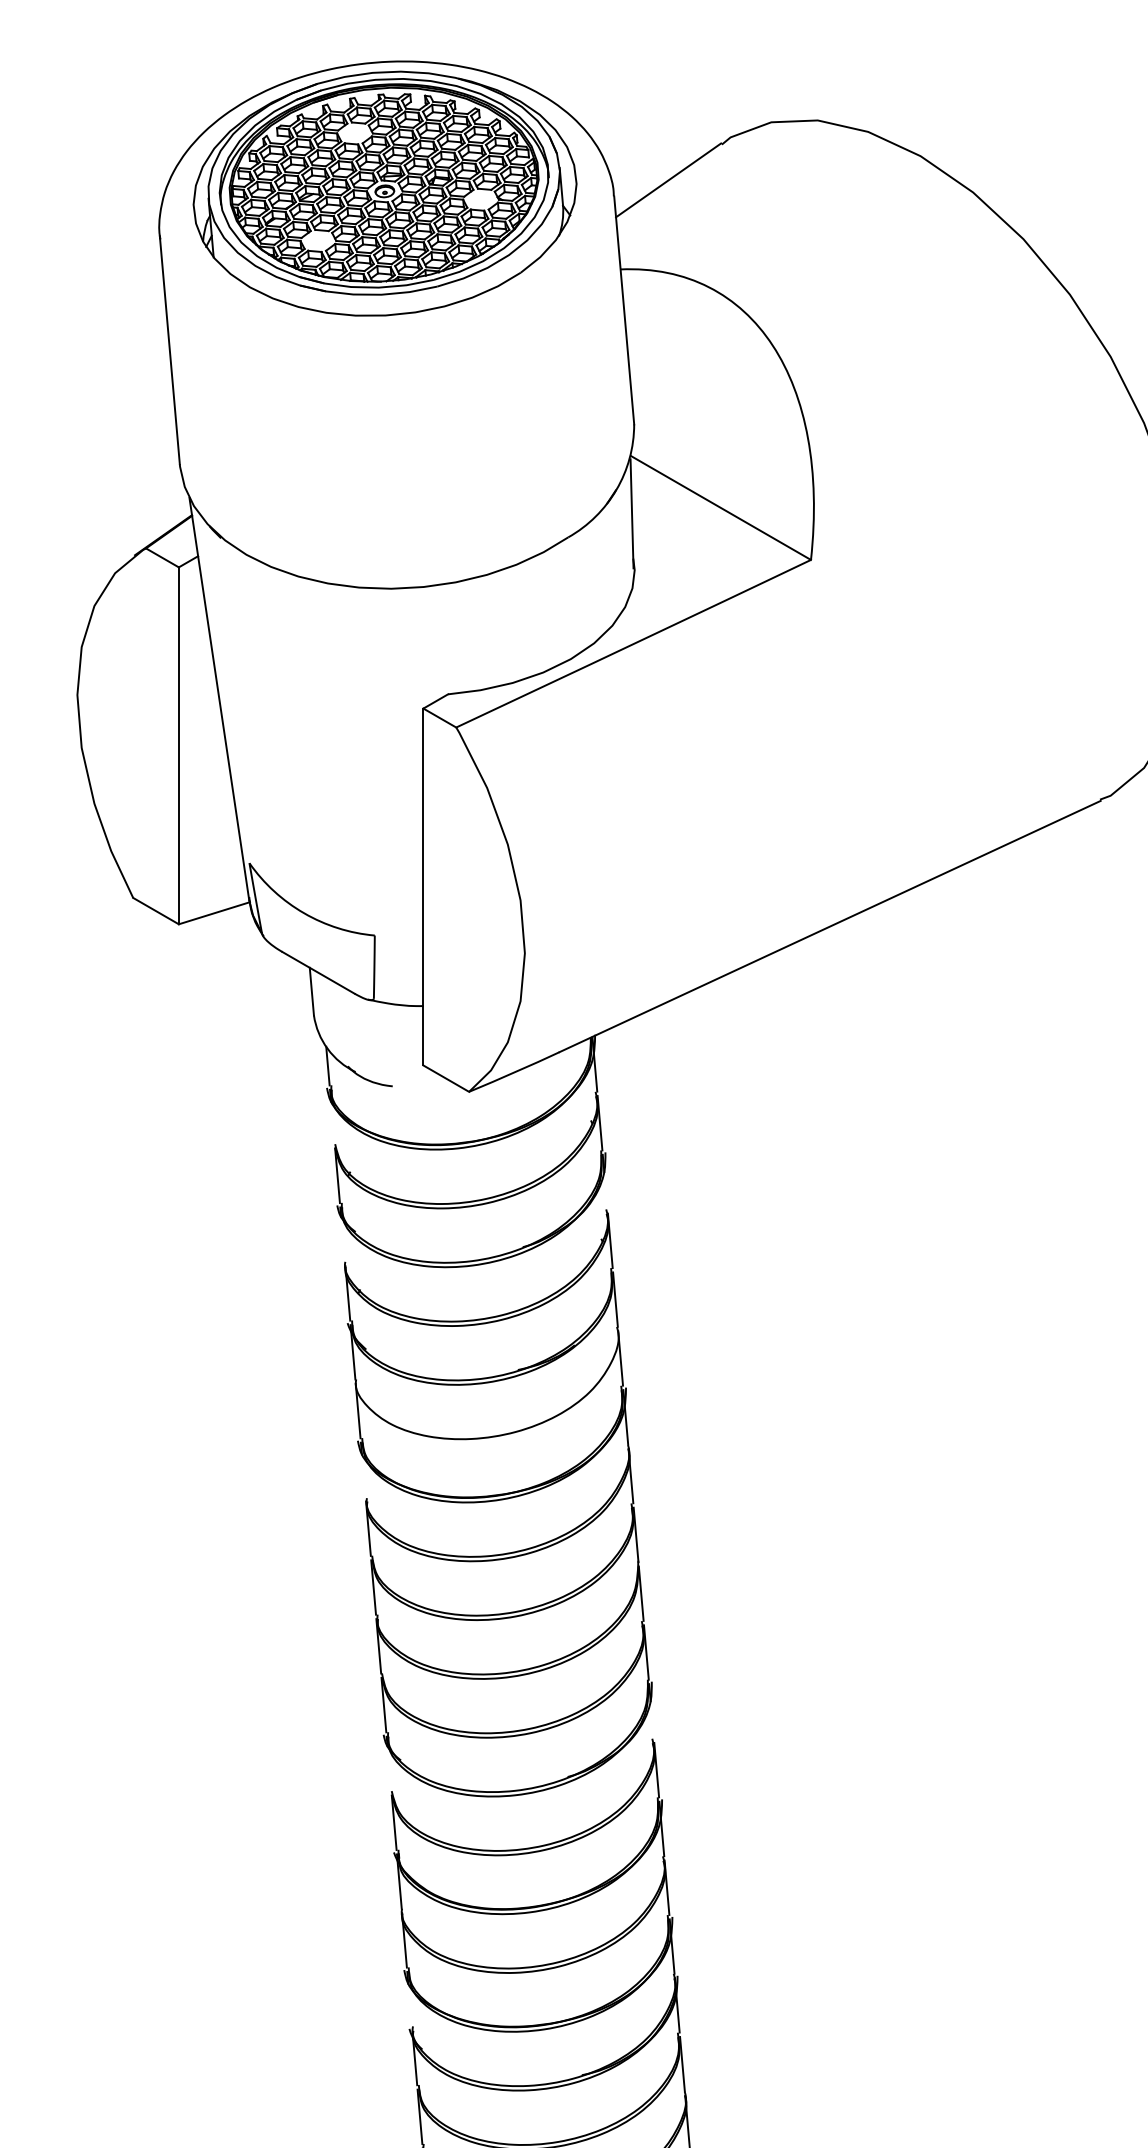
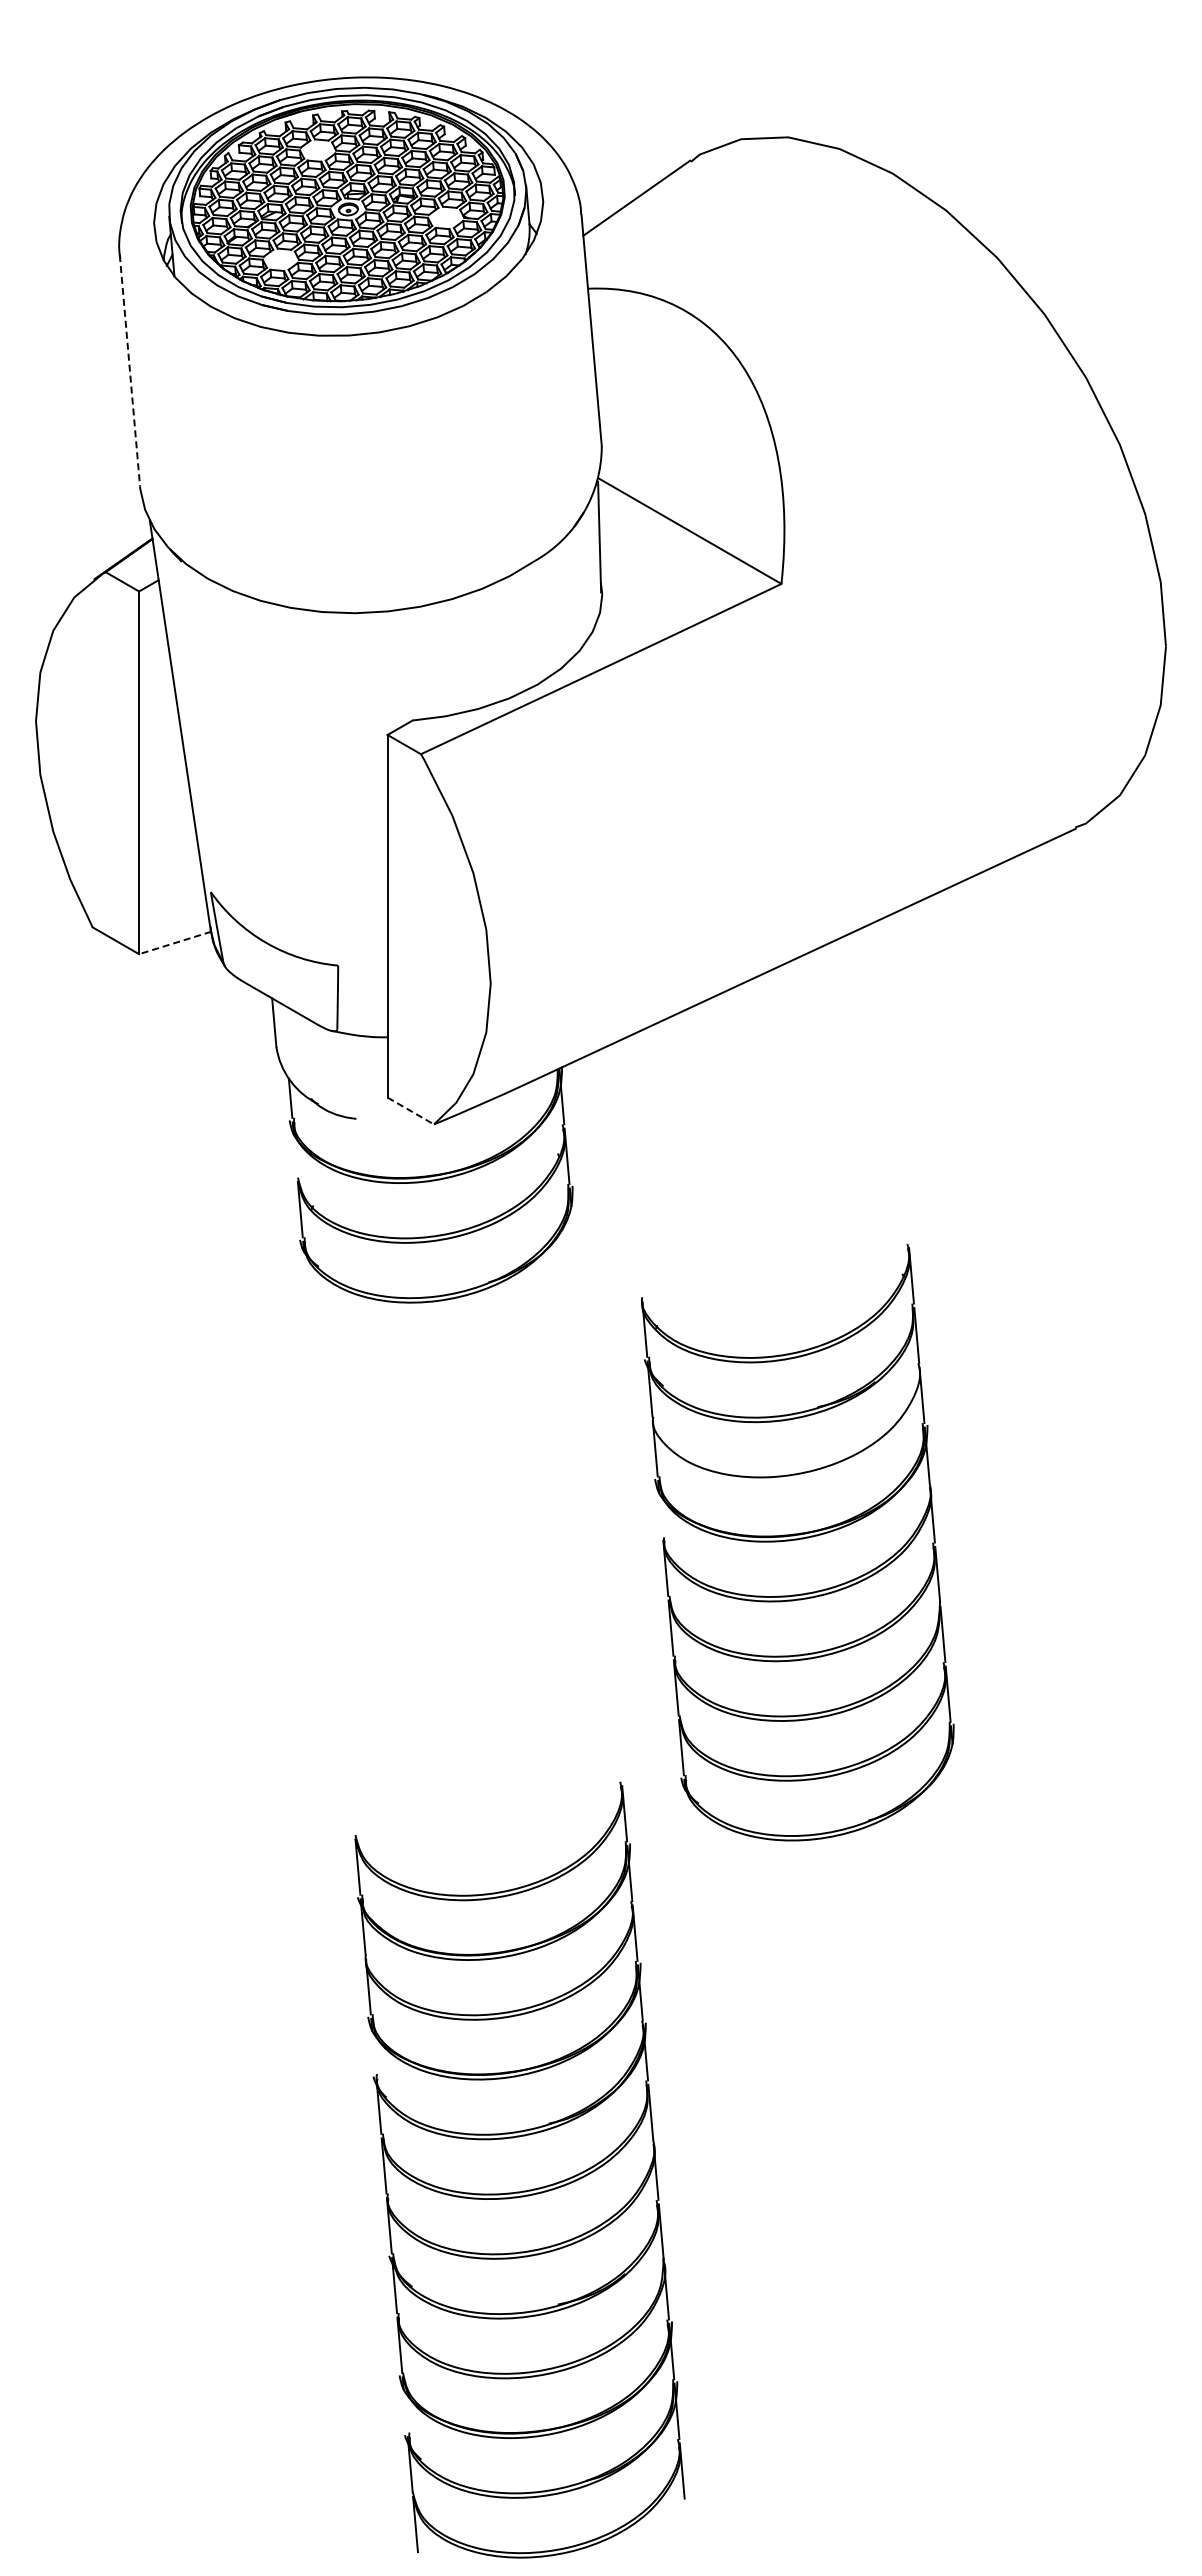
line: (169, 350) -> (129, 371), solid -> dashed
line: (214, 912) -> (175, 942), solid -> dashed
line: (445, 1079) -> (410, 1111), solid -> dashed
part: (498, 1503) -> (797, 1542), moved

